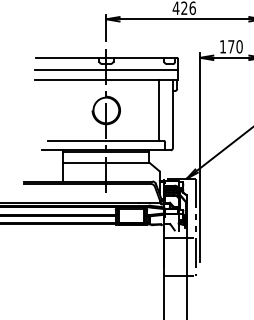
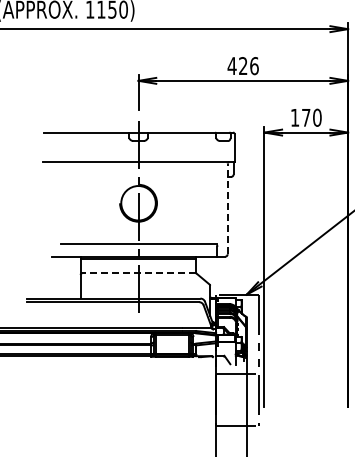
line: (106, 69) -> (138, 148), removed
line: (159, 110) -> (209, 203), removed
line: (172, 114) -> (227, 208), solid -> dashed
line: (106, 162) -> (138, 273), solid -> dashed

